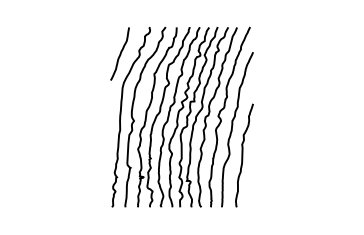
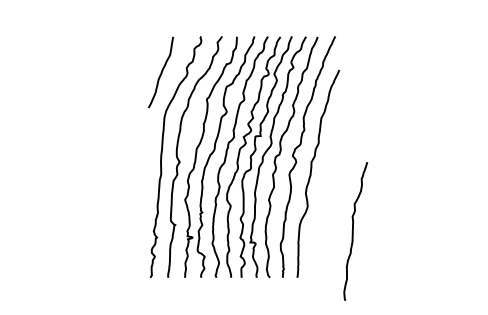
curve: (242, 155) -> (353, 231), moved

